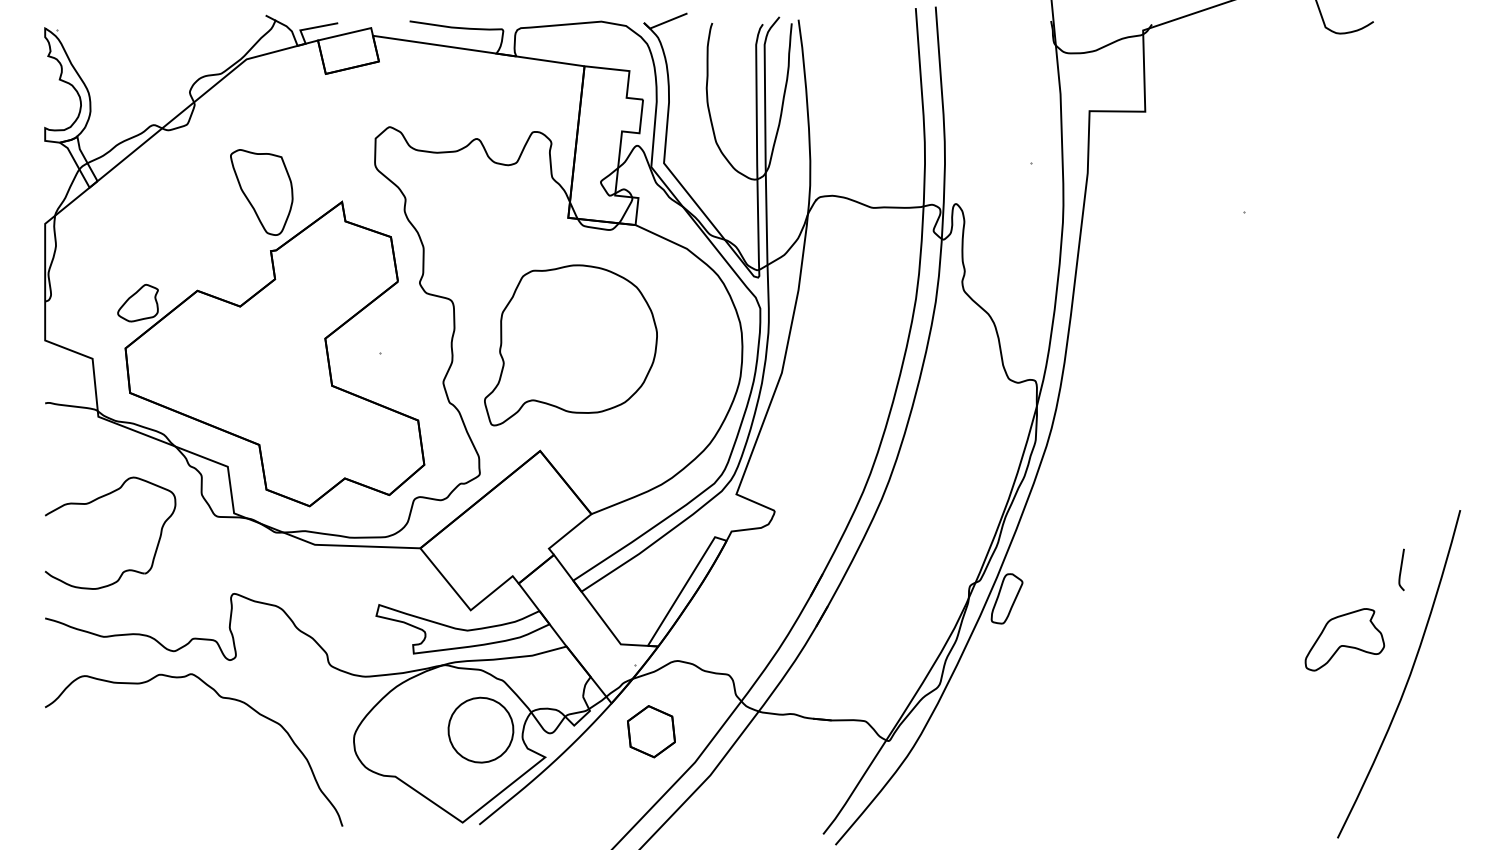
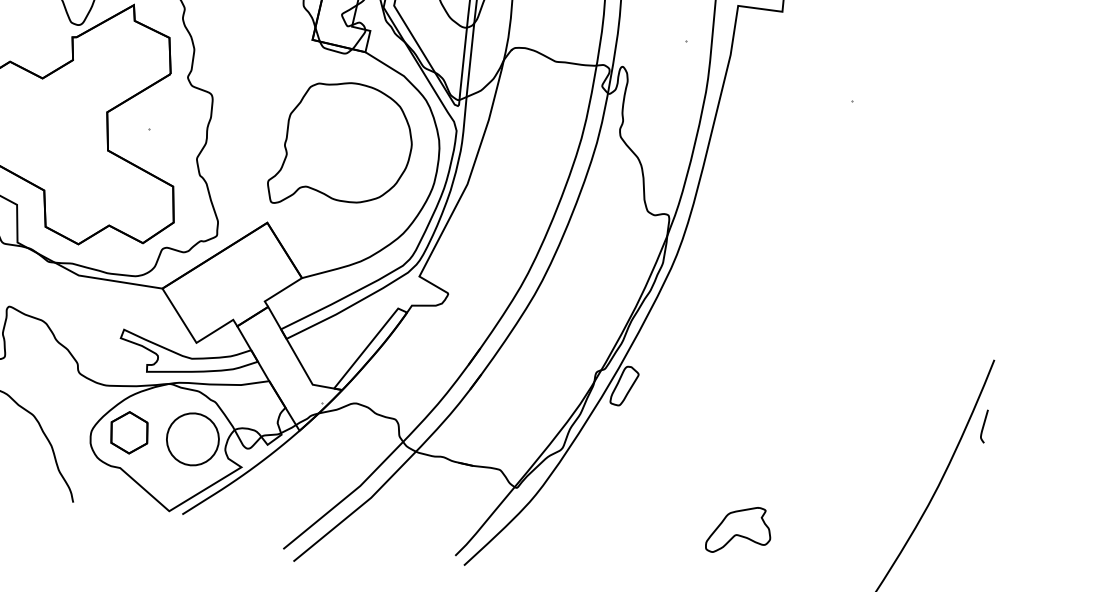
part: (570, 345) -> (341, 146), moved
curve: (1401, 569) -> (984, 426), moved
part: (1344, 639) -> (739, 530), moved
part: (651, 731) -> (129, 432), moved

